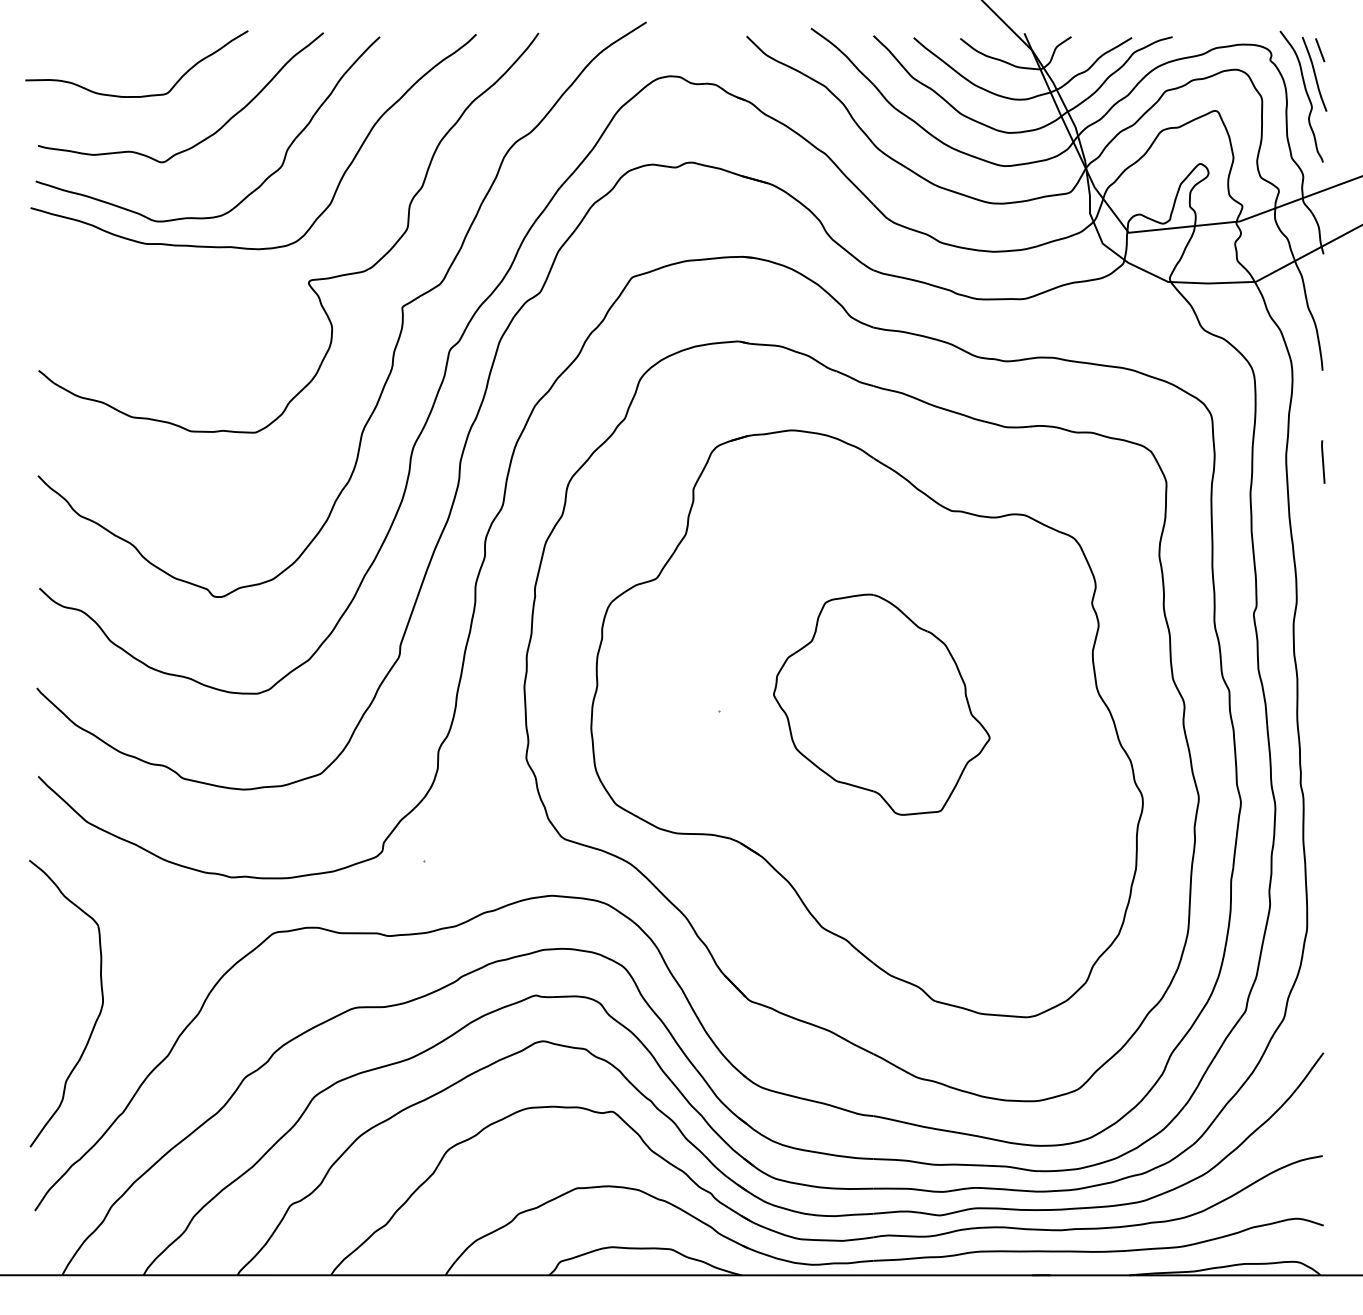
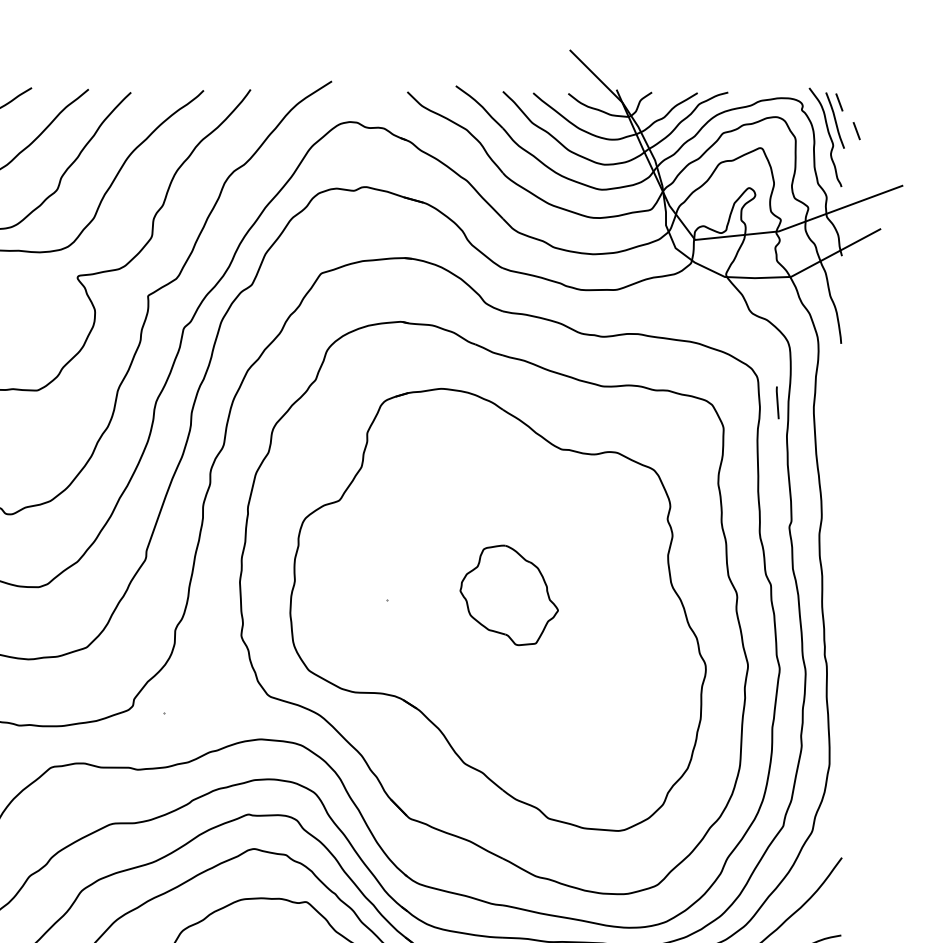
line: (1343, 88) -> (856, 131), added
line: (1323, 461) -> (777, 402), moved
part: (881, 704) -> (508, 595), size x0.6

